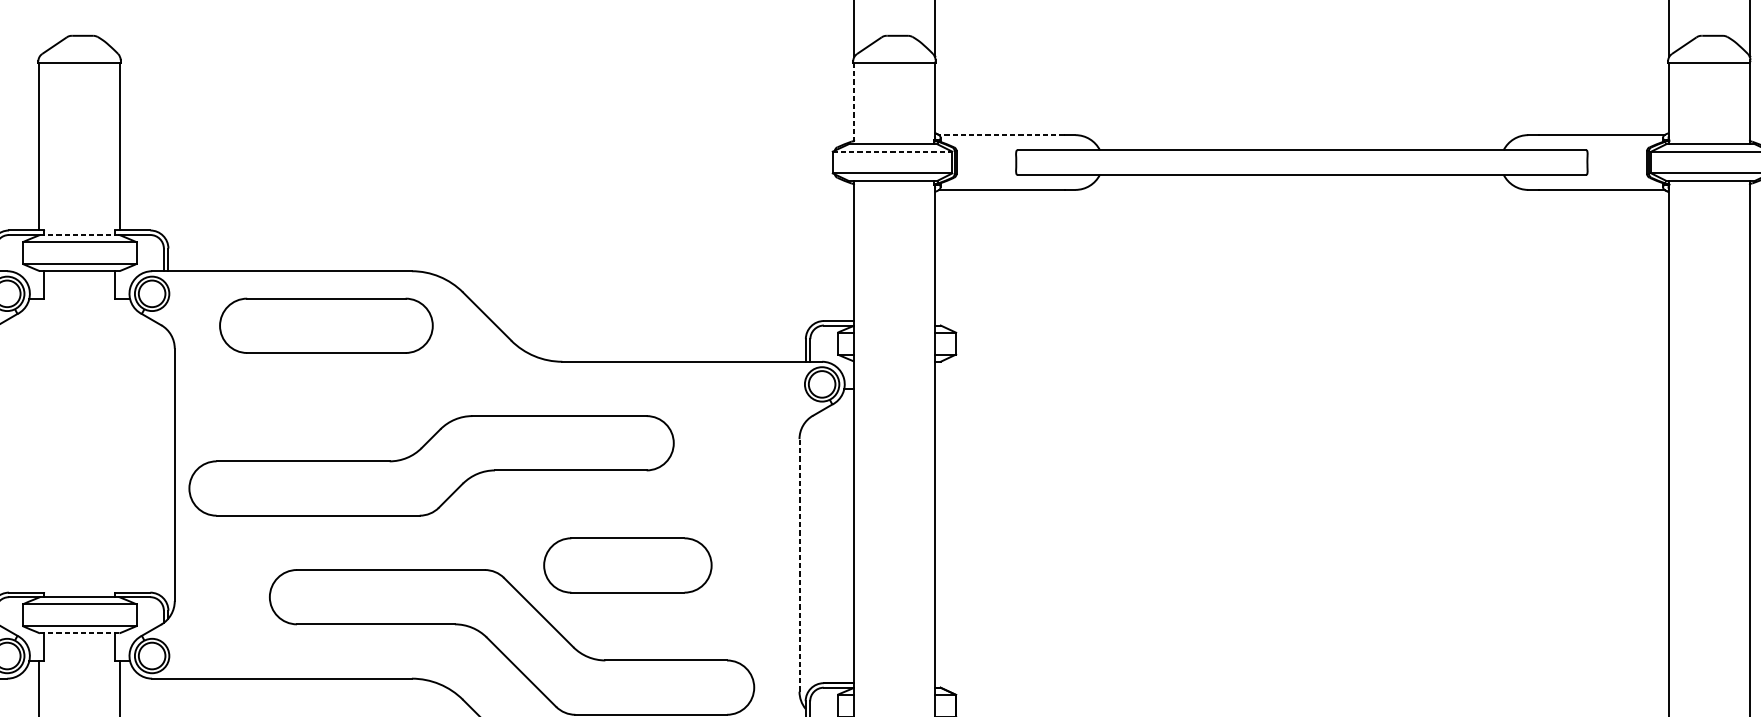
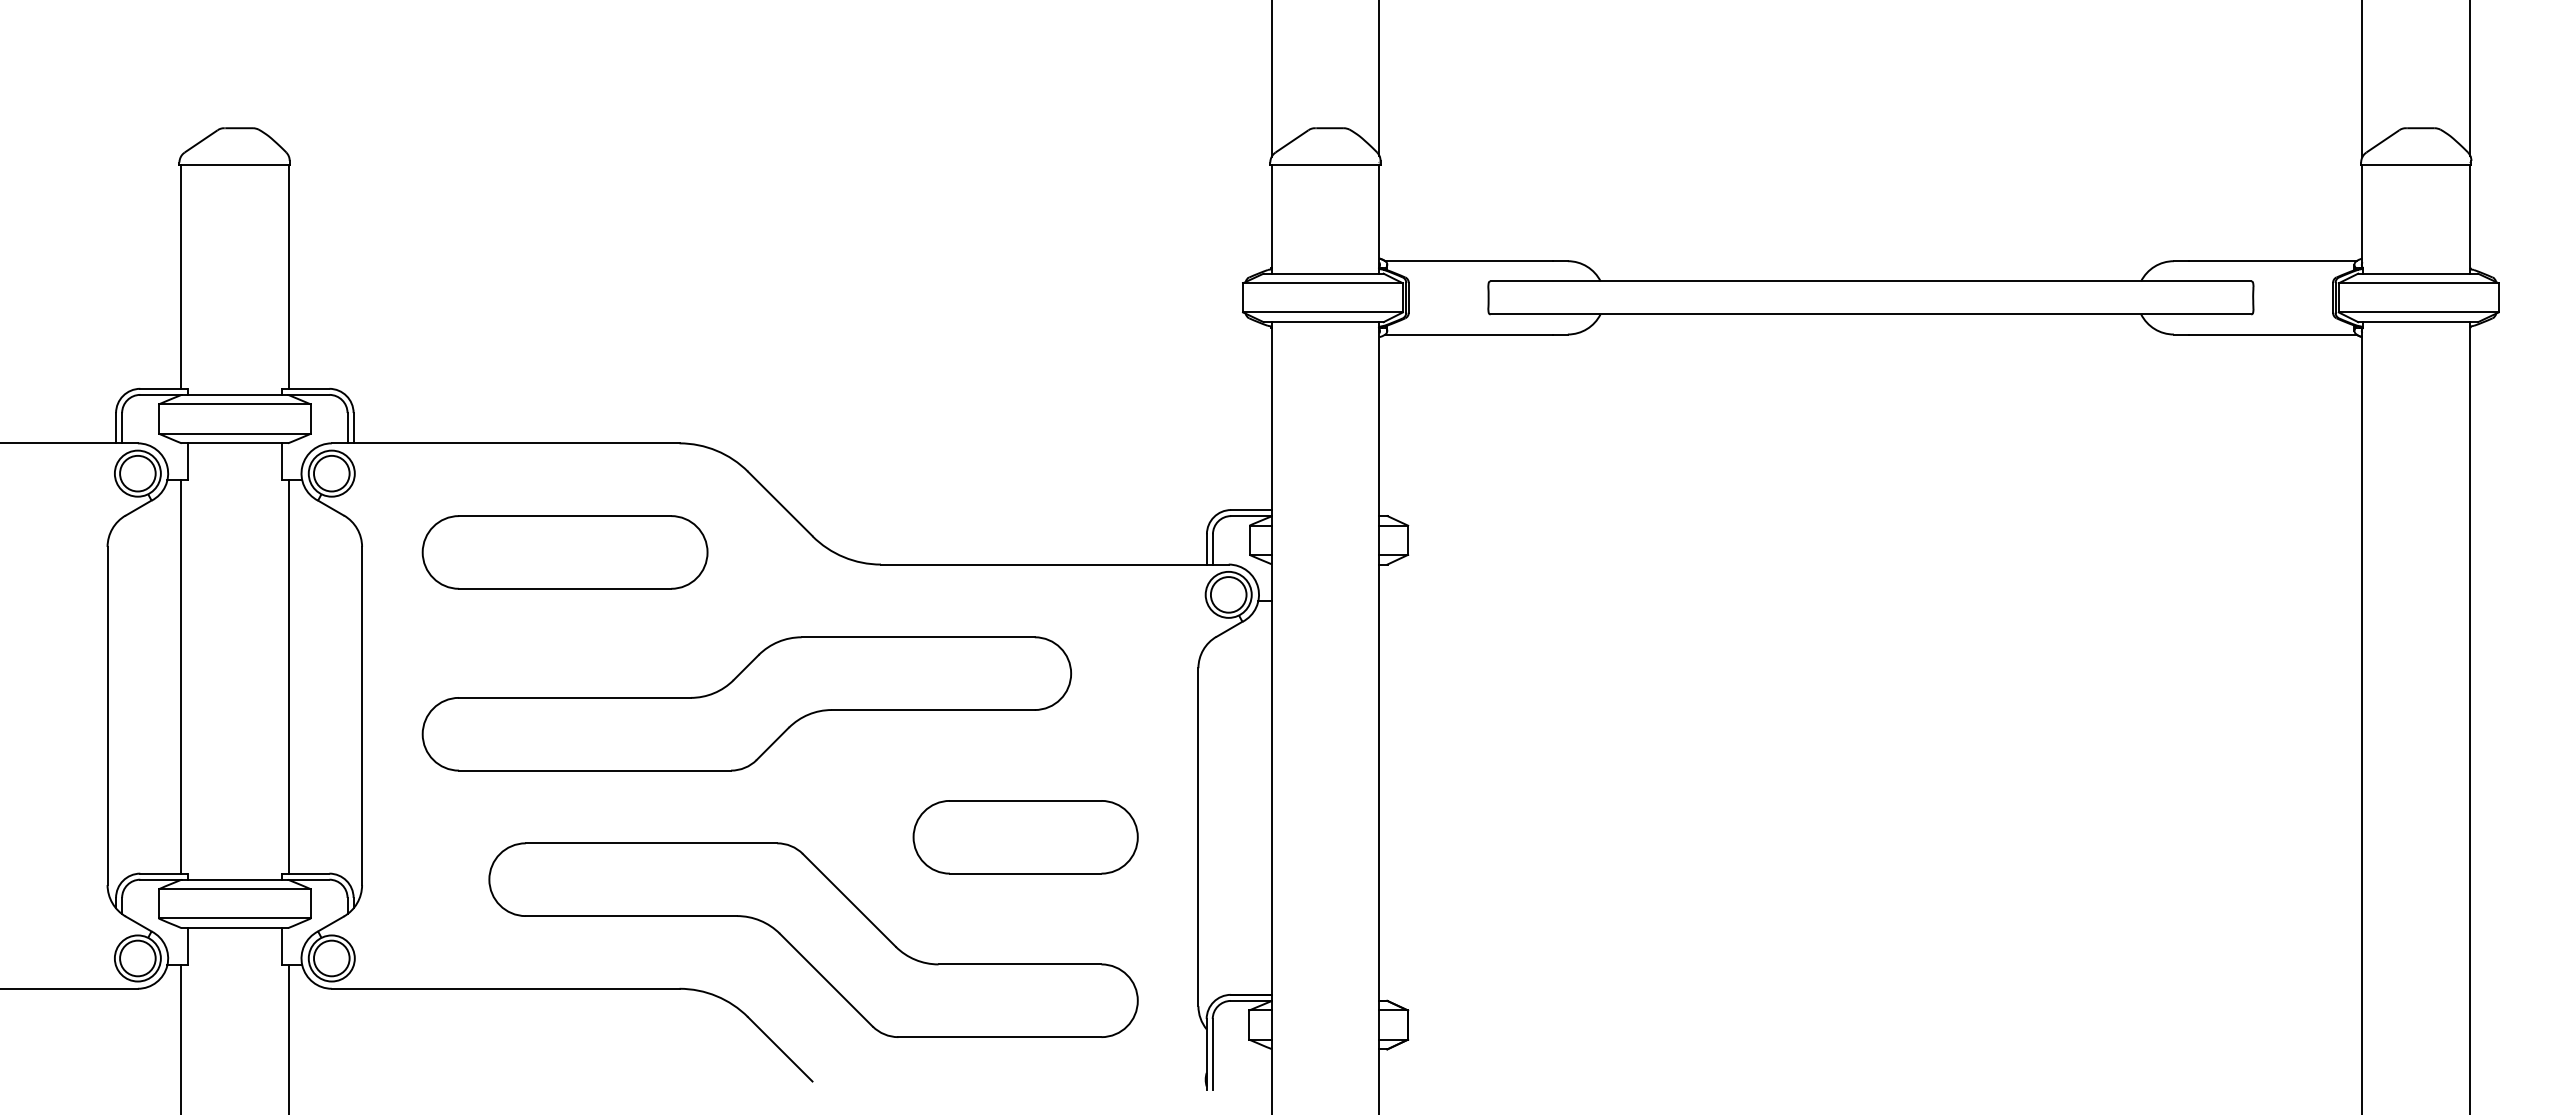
line: (854, 104) -> (1271, 219), dashed -> solid
line: (1001, 135) -> (1469, 261), dashed -> solid
line: (892, 151) -> (1322, 283), dashed -> solid
line: (80, 234) -> (235, 394), dashed -> solid
part: (325, 325) -> (564, 552), moved
line: (39, 445) -> (180, 676), added
line: (119, 445) -> (288, 676), added
part: (431, 465) -> (746, 703), moved
line: (799, 564) -> (1198, 836), dashed -> solid
part: (627, 565) -> (1025, 837), moved
line: (80, 633) -> (235, 928), dashed -> solid

